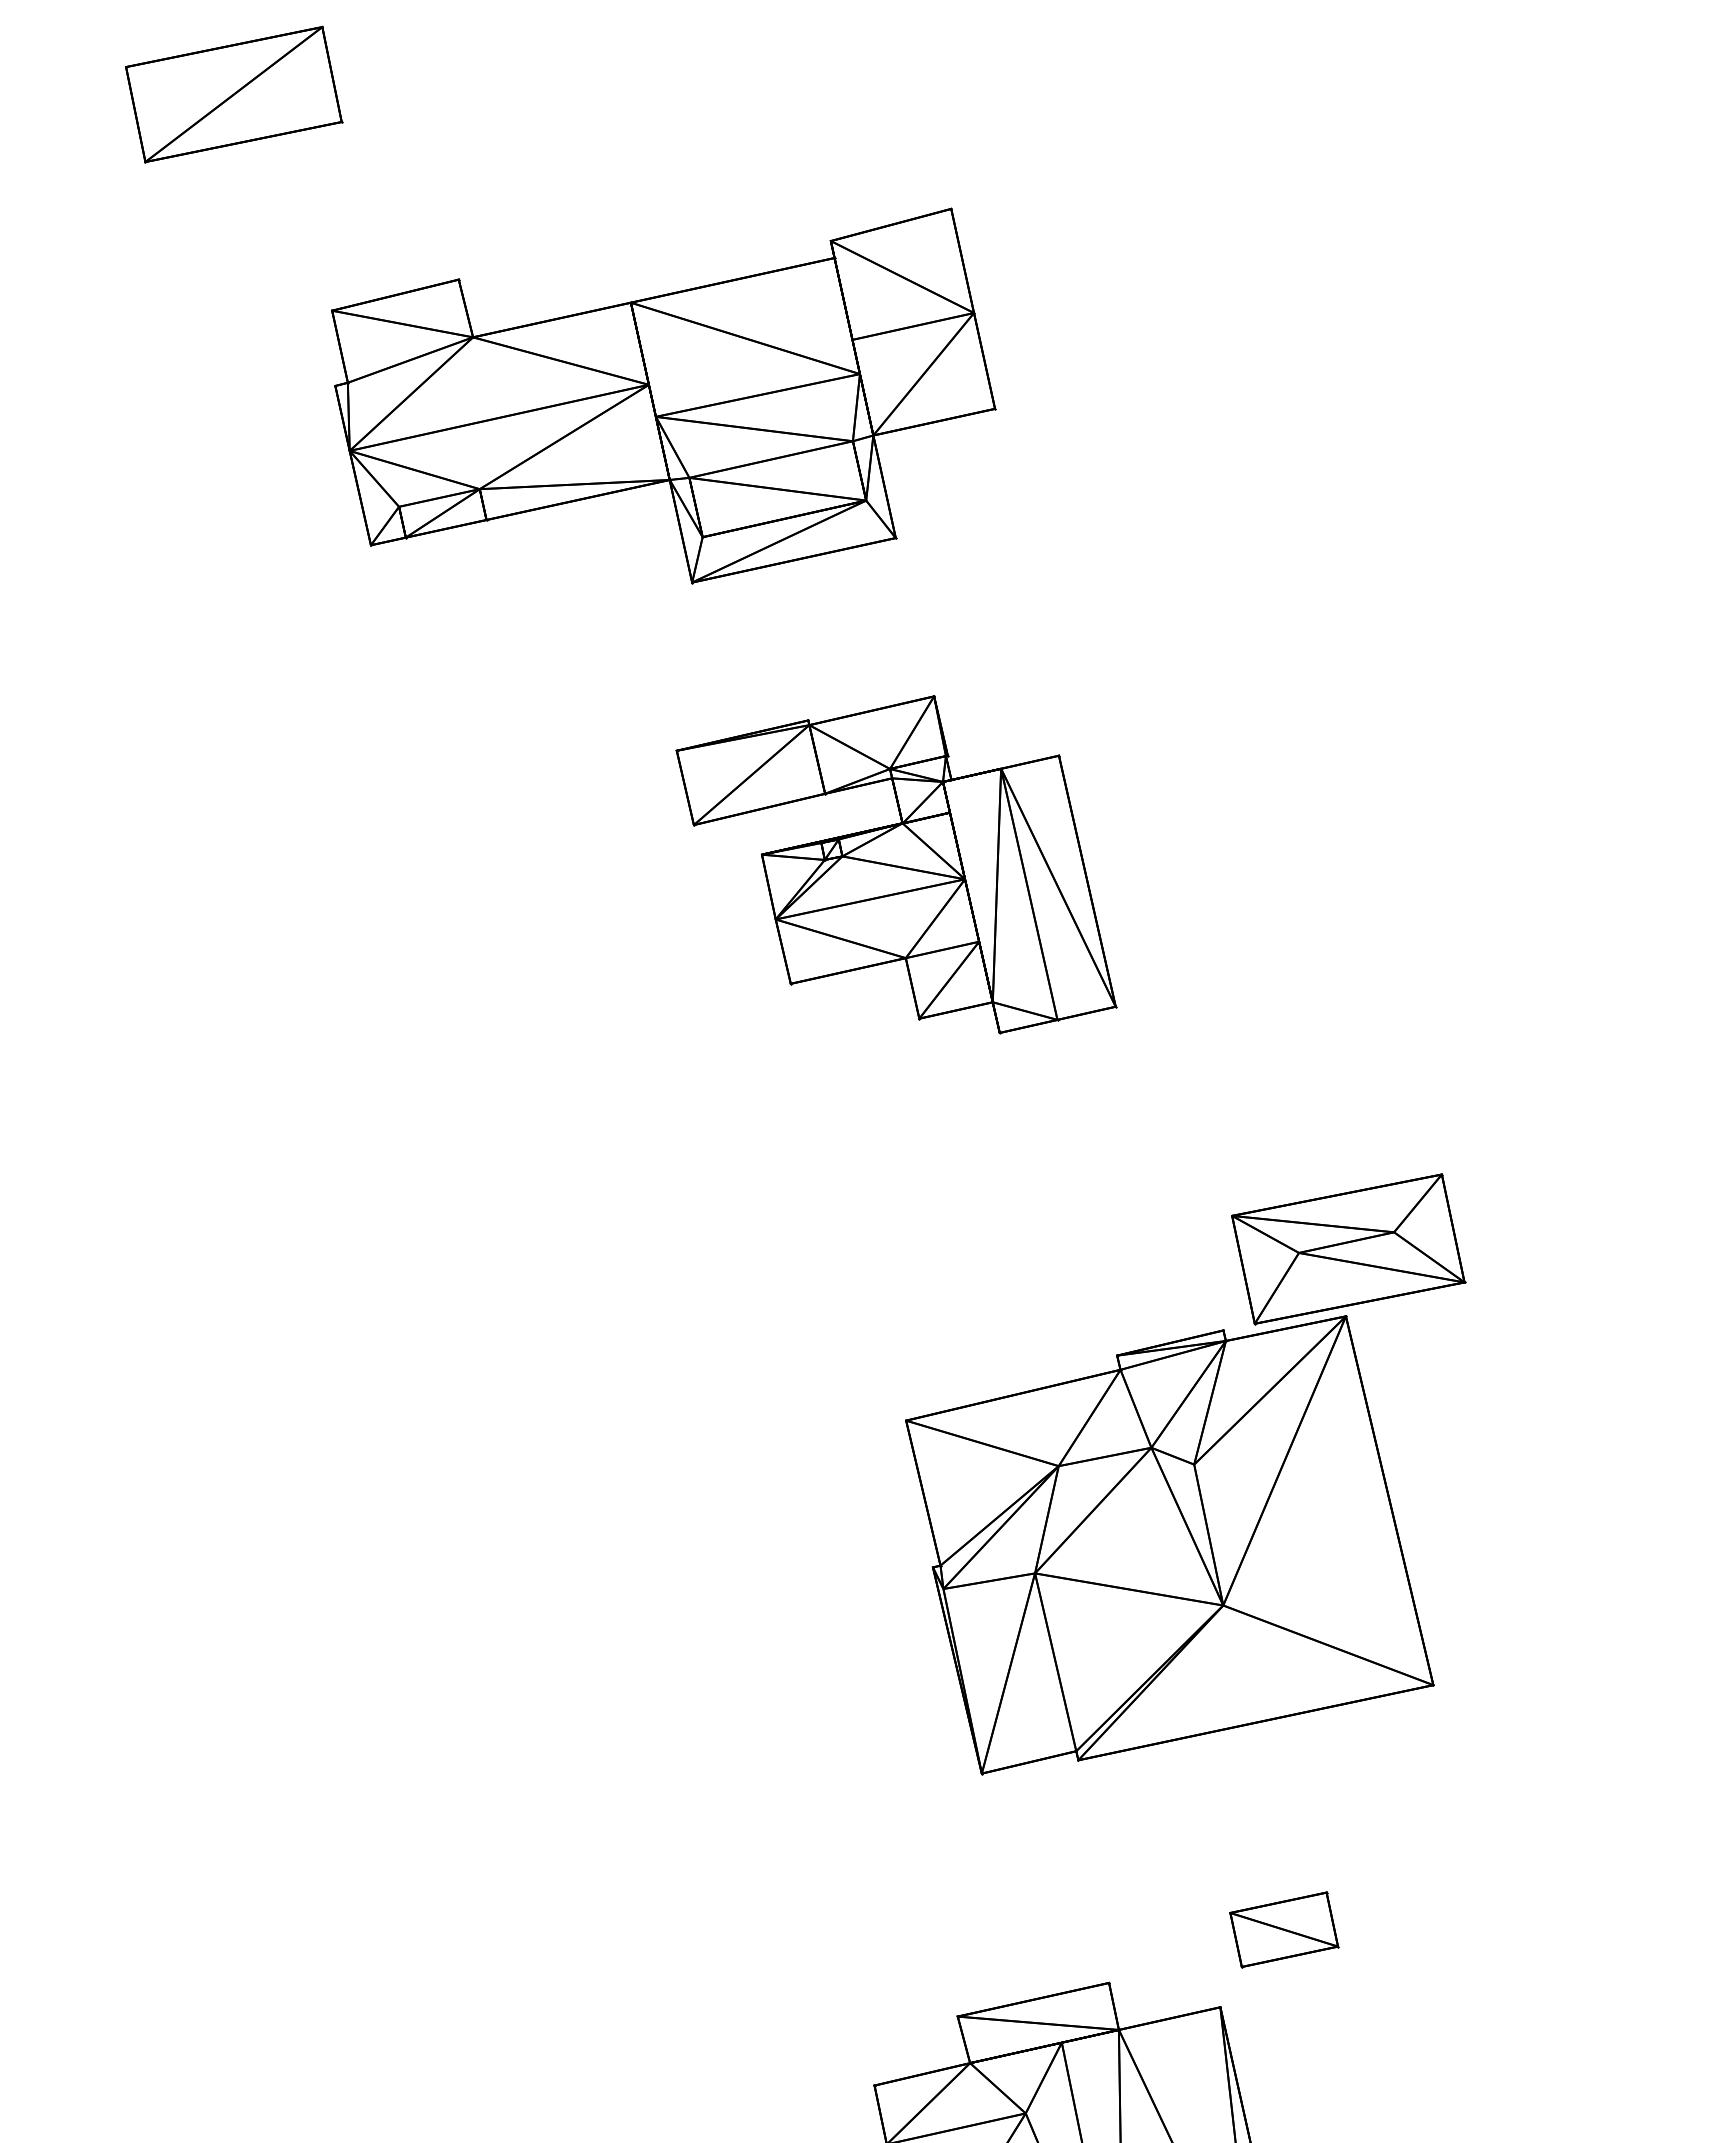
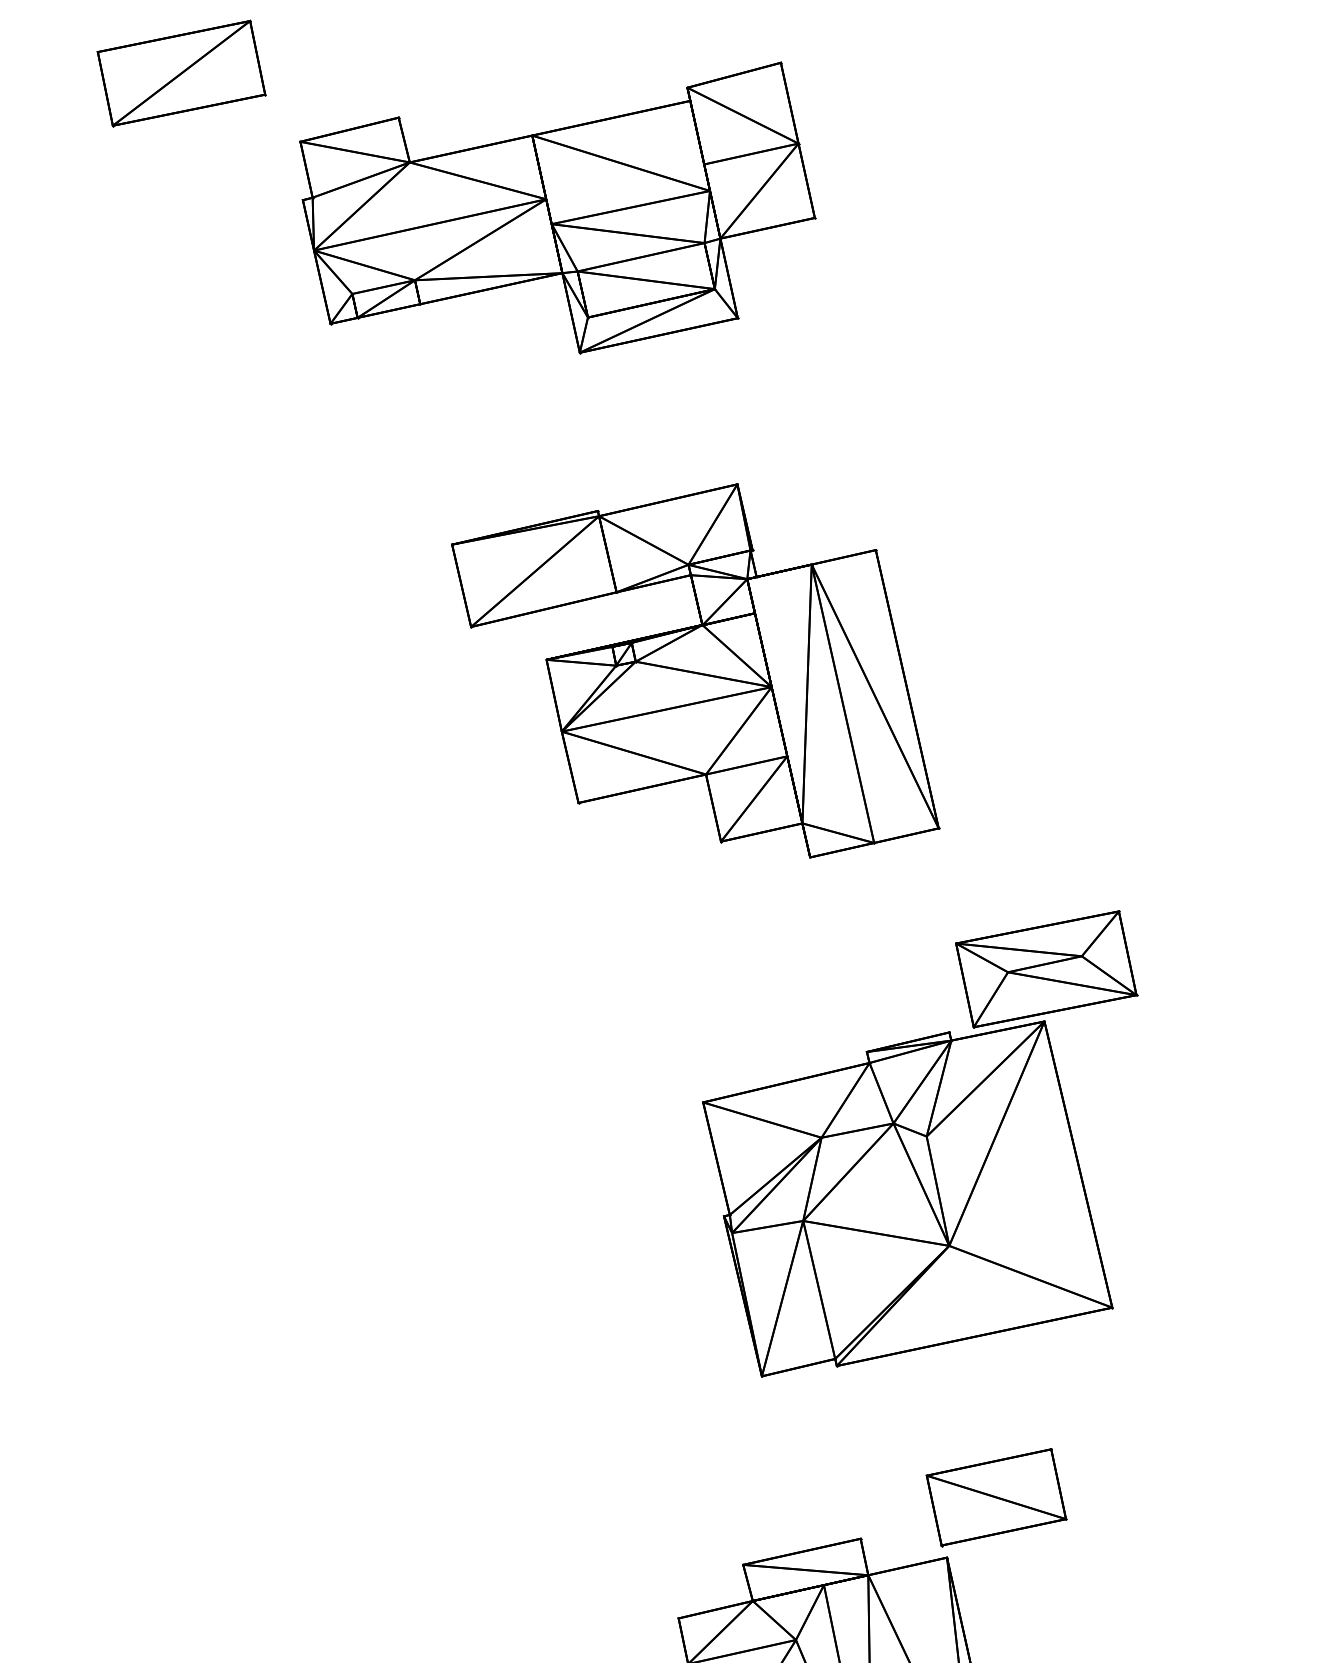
part: (663, 395) -> (557, 207), moved
part: (896, 864) -> (695, 670), size x1.43
part: (1284, 1929) -> (996, 1497), size x1.67

